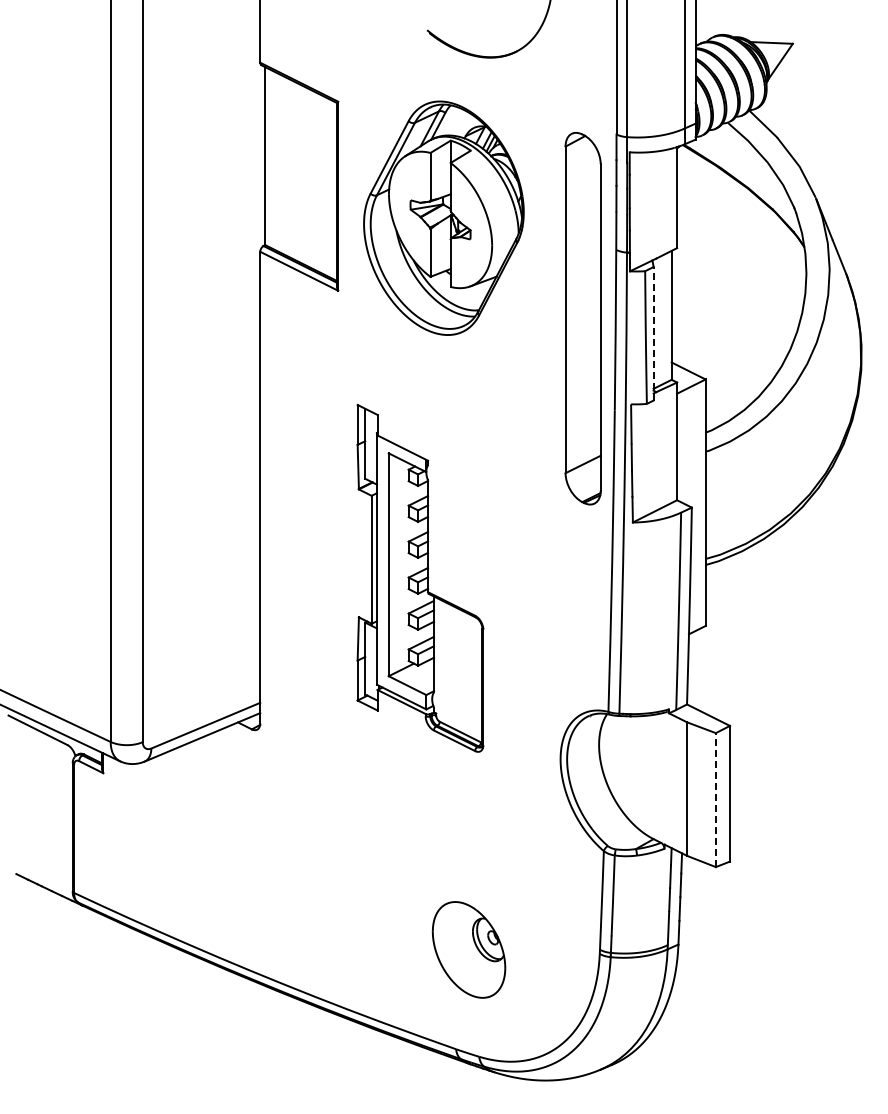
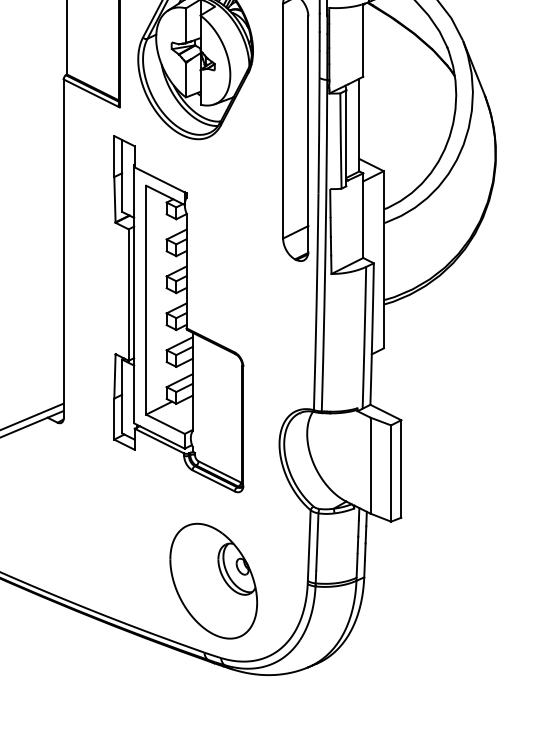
line: (653, 333) -> (346, 138), dashed -> solid
part: (420, 578) -> (178, 314), size x1.43
line: (715, 800) -> (390, 473), dashed -> solid
part: (468, 949) -> (213, 580), size x1.67

